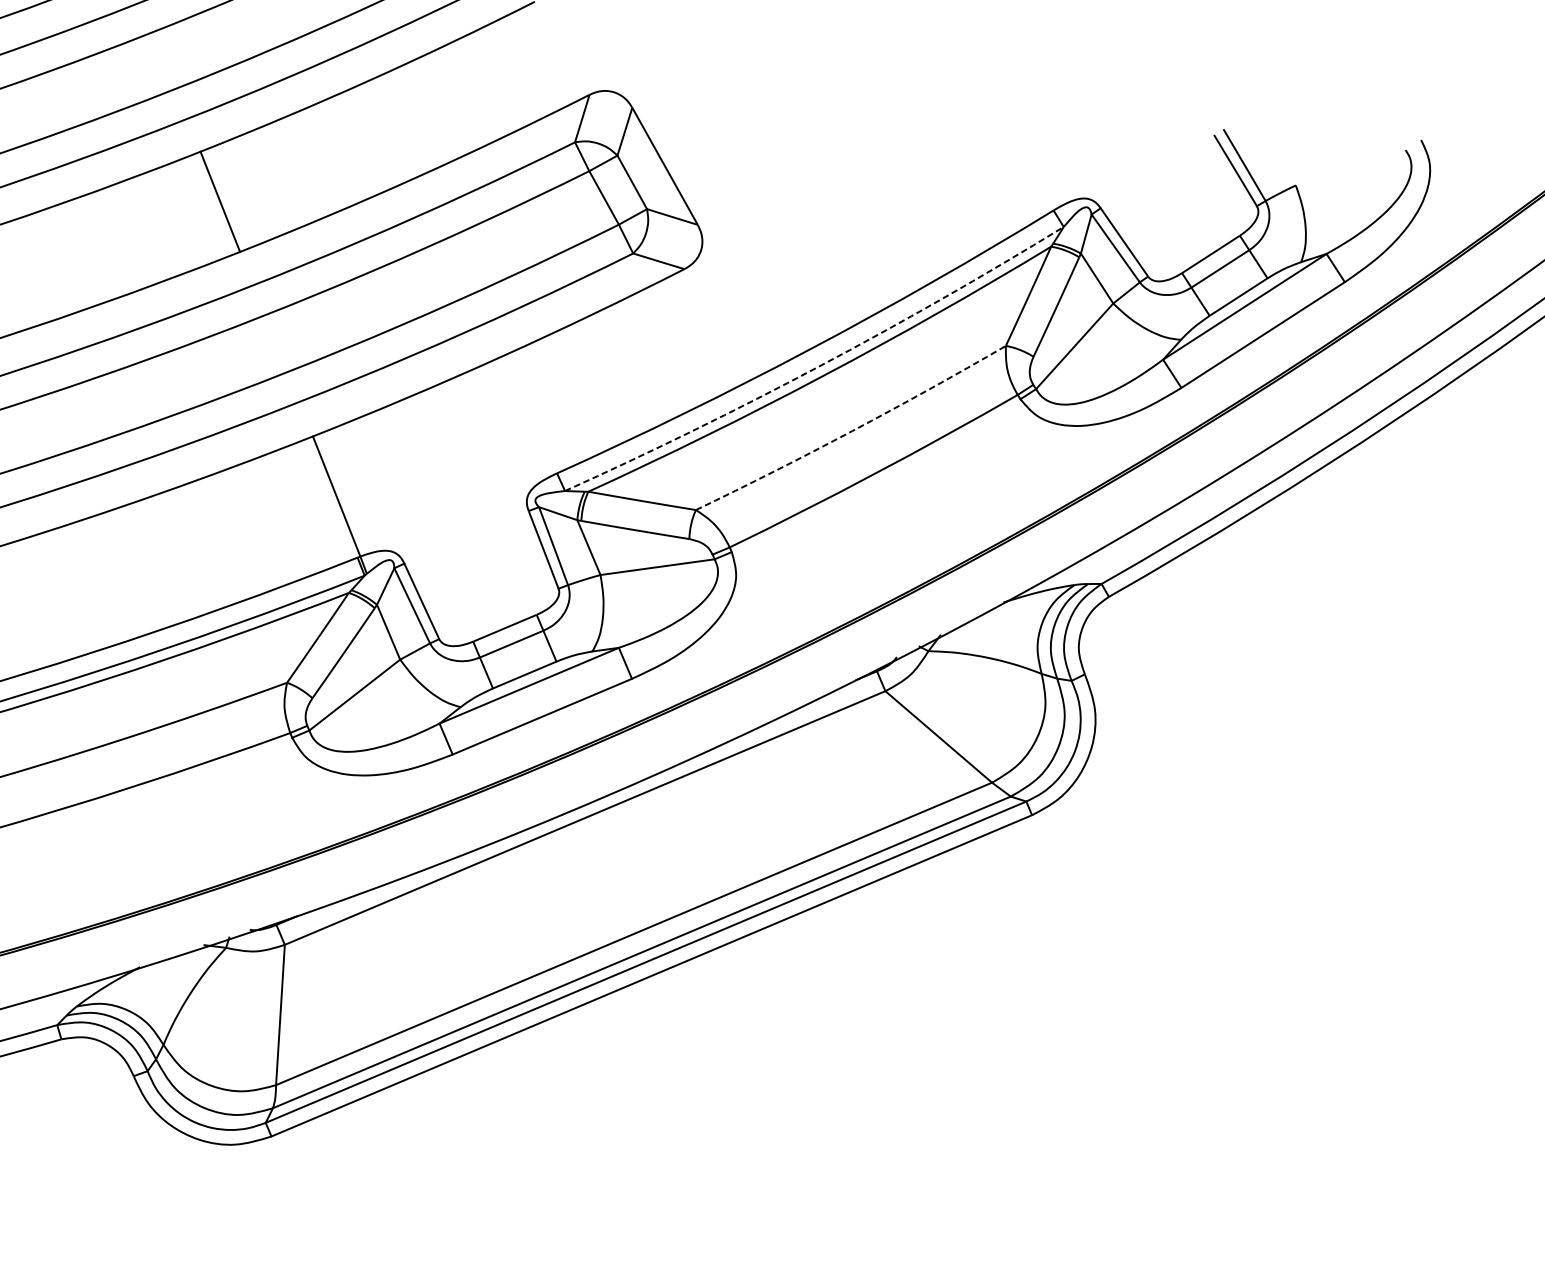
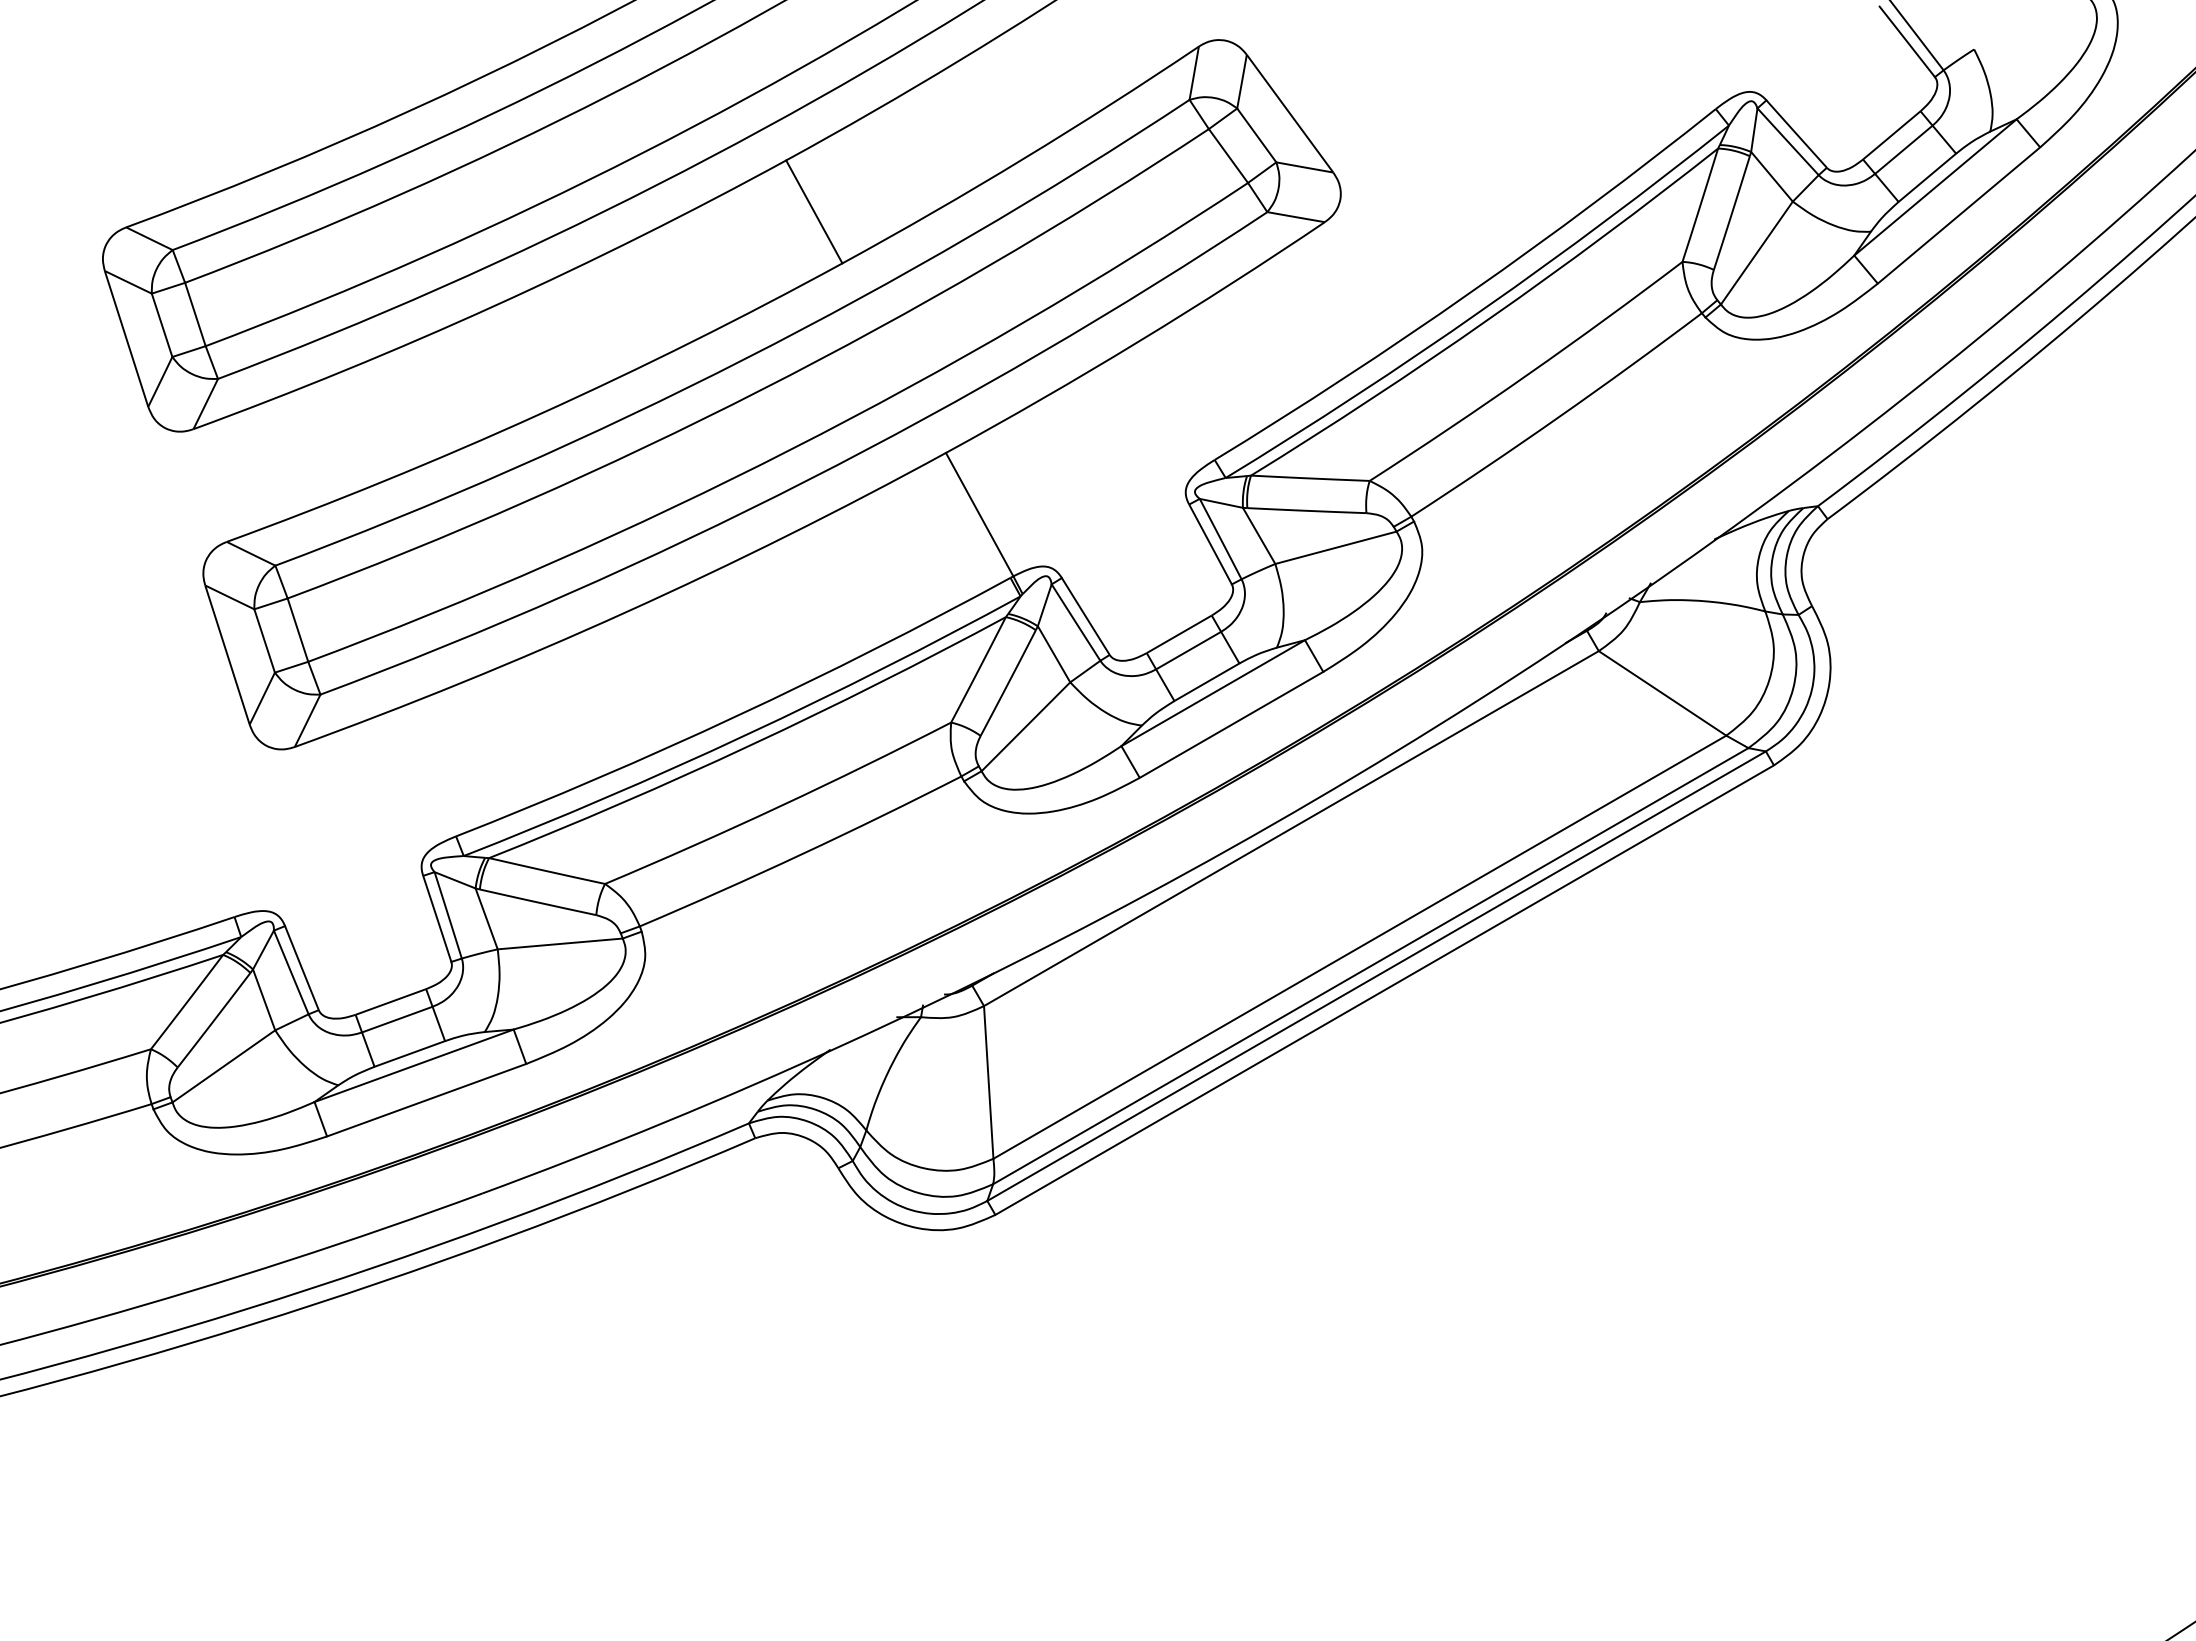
arc: (818, 366) -> (1482, 309), dashed -> solid
arc: (852, 431) -> (1528, 374), dashed -> solid

